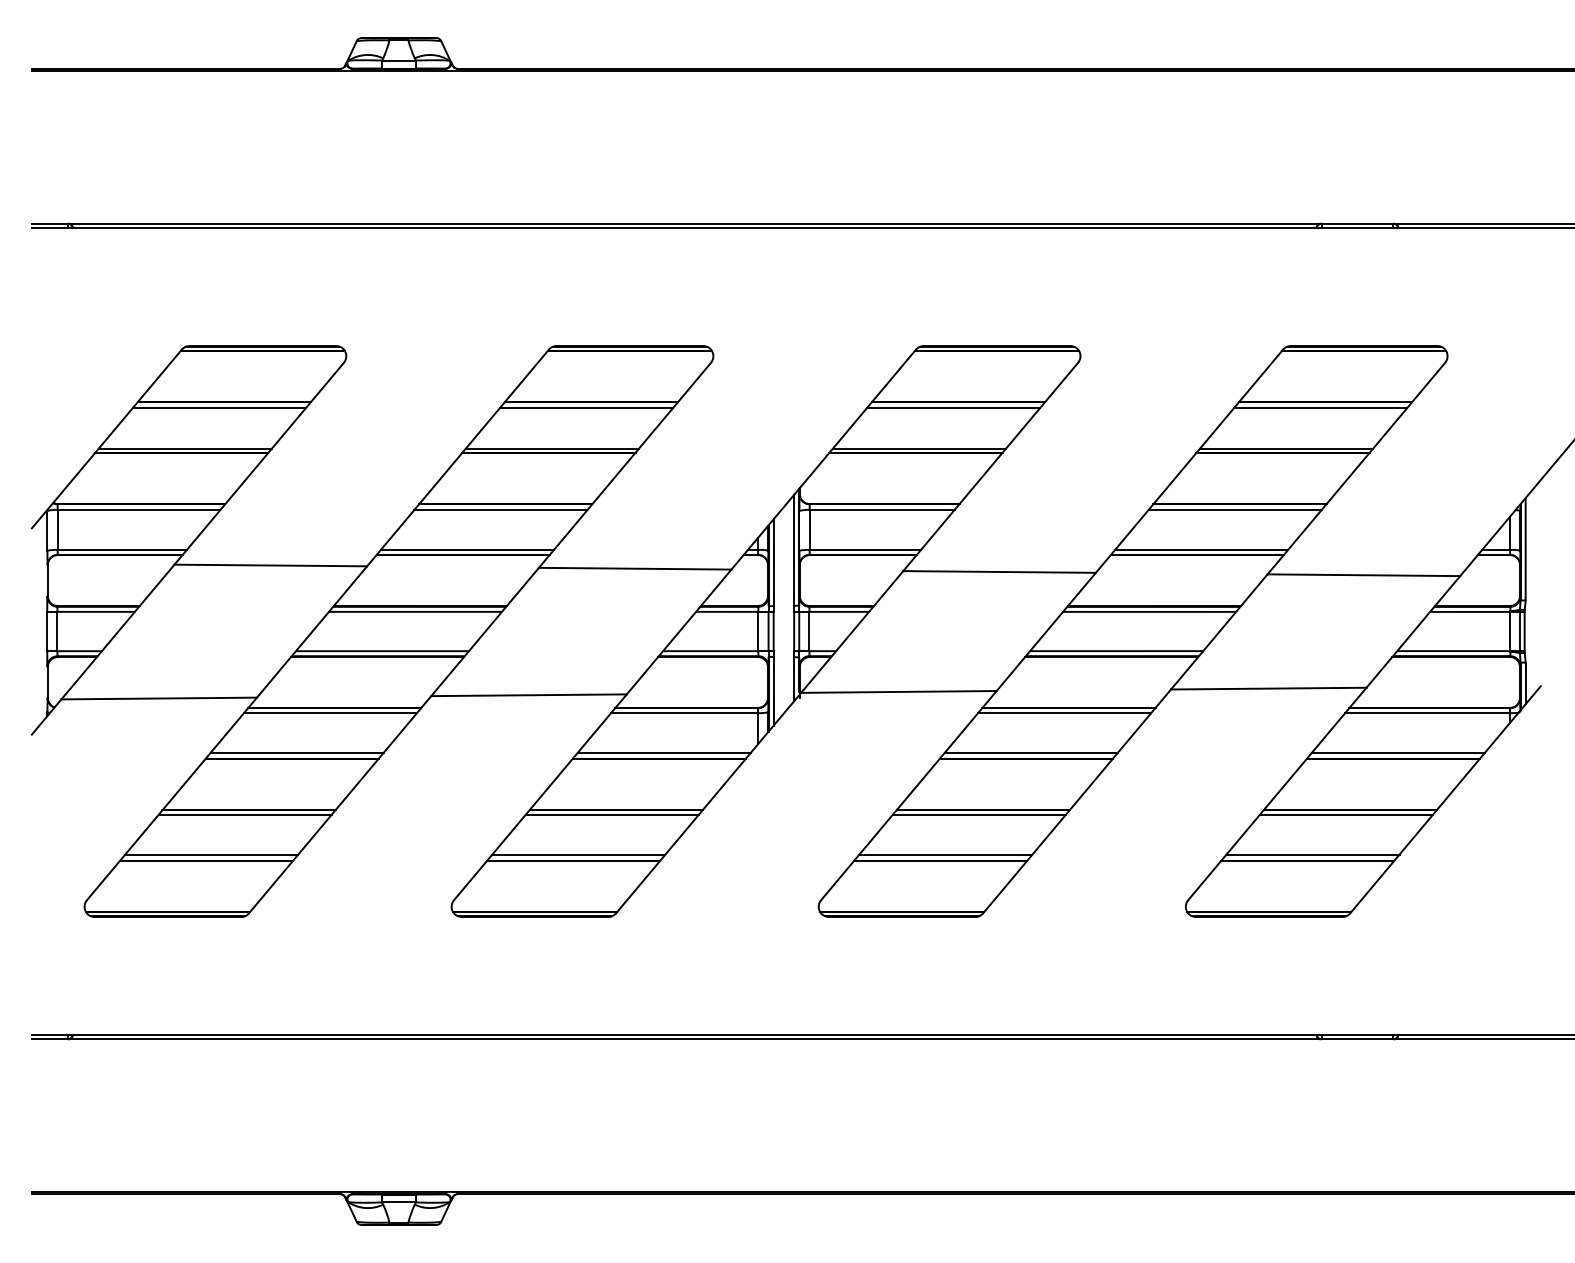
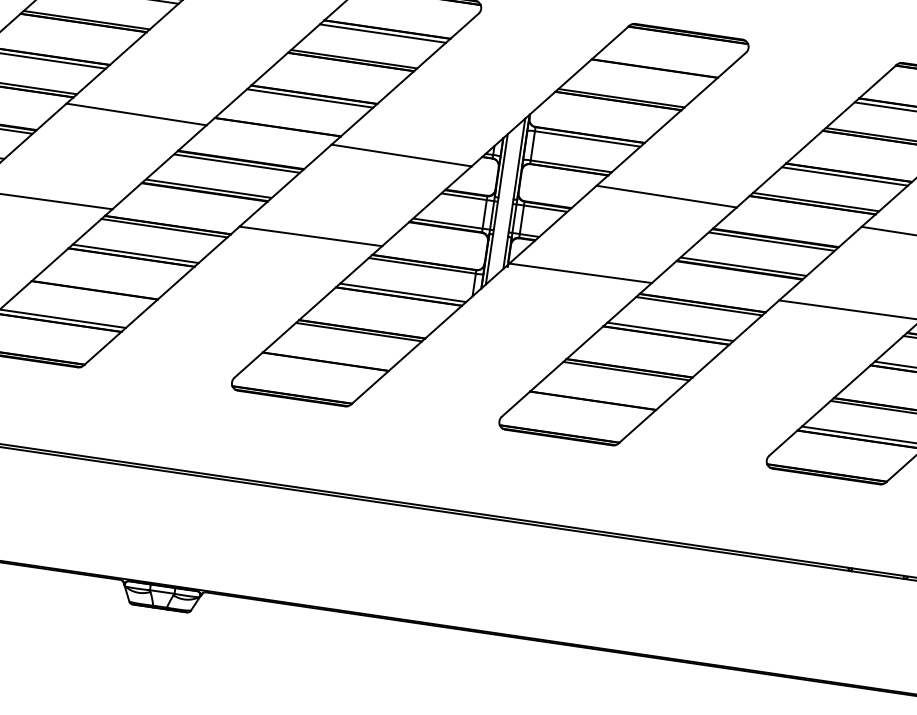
line: (952, 408) -> (649, 72), removed
line: (466, 550) -> (280, 124), removed
line: (244, 814) -> (90, 293), removed
line: (578, 854) -> (329, 357), removed
line: (945, 854) -> (597, 396), removed

